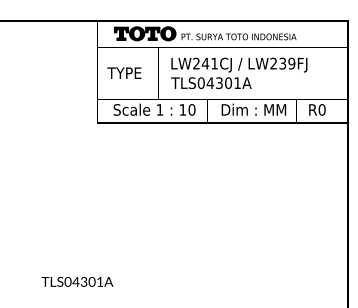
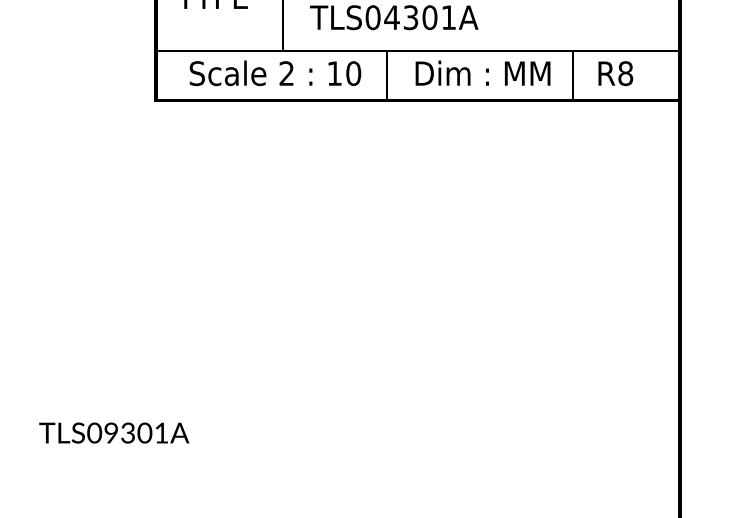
text: (159, 109) -> (285, 72), 1 -> 2
text: (321, 109) -> (624, 72), R0 -> R8
text: (75, 281) -> (110, 432), TLS04301A -> TLS09301A

